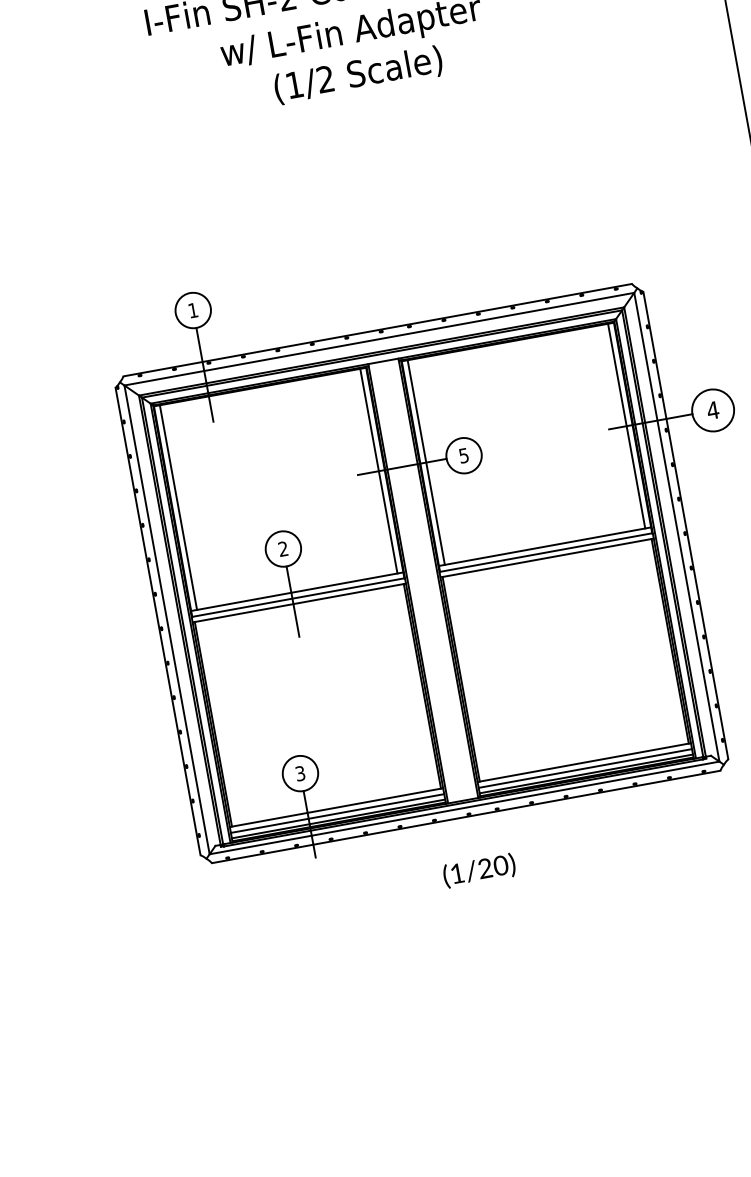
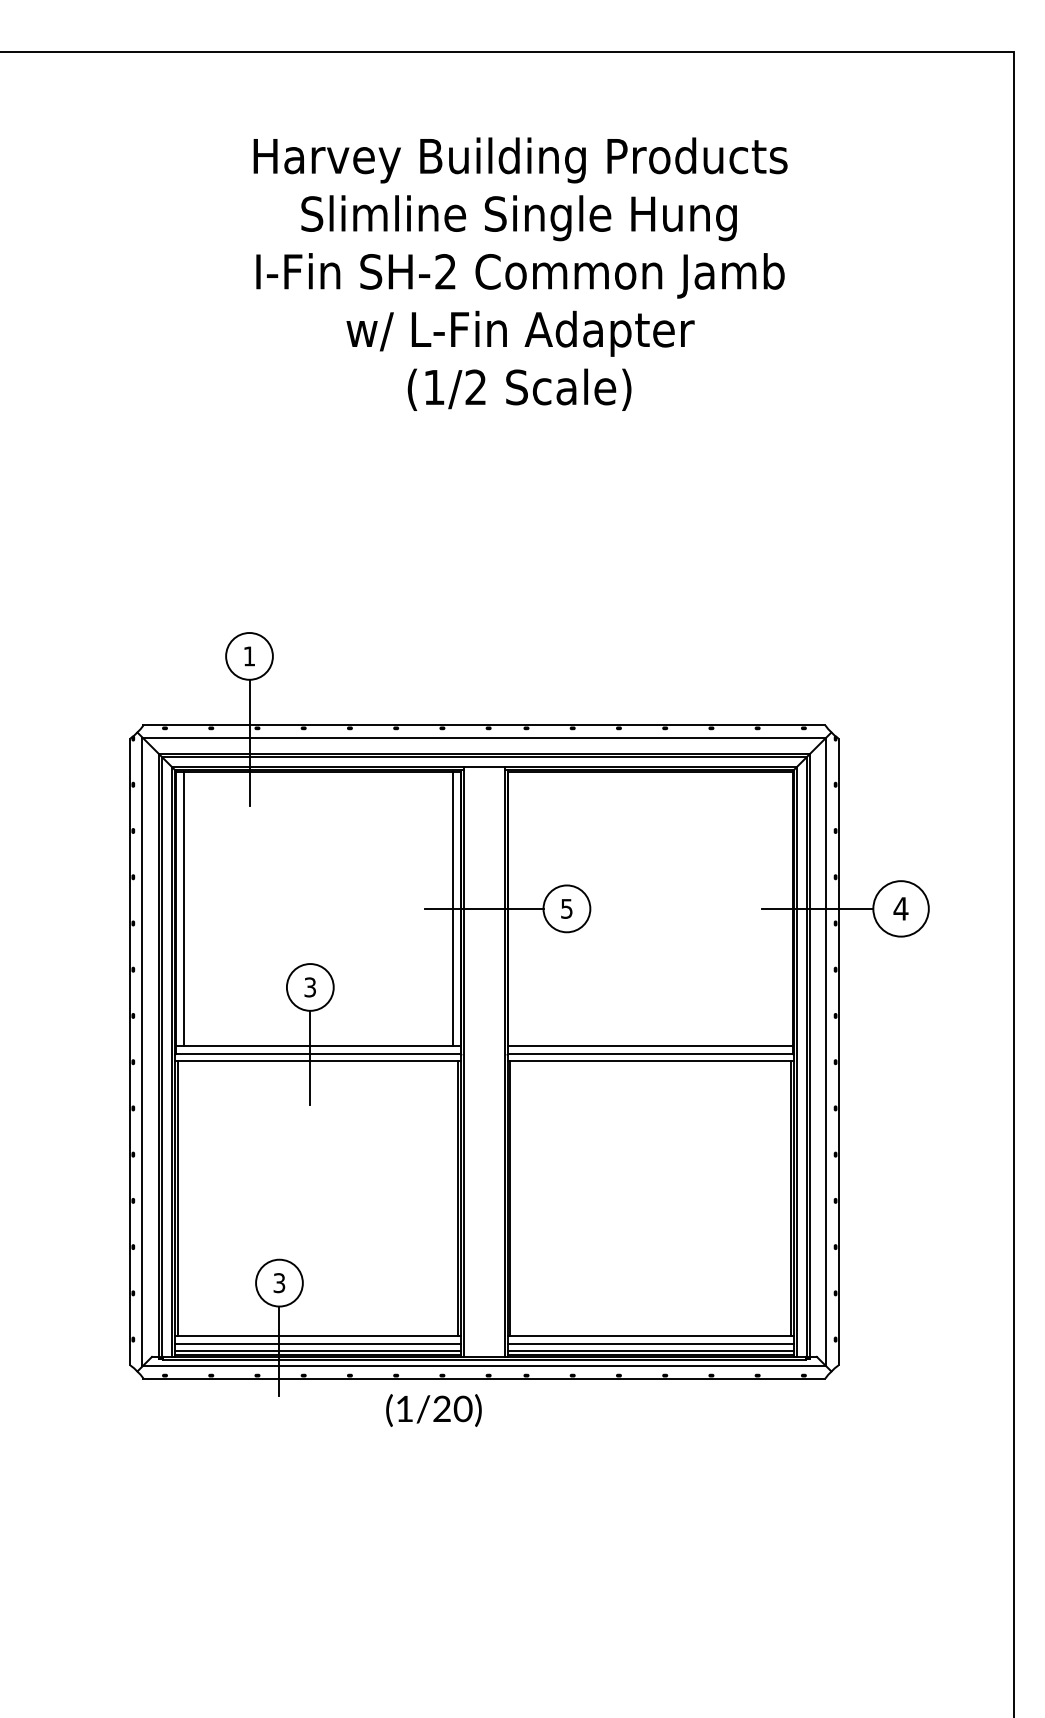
line: (626, 425) -> (785, 908), removed
line: (426, 462) -> (516, 908), removed
text: (282, 549) -> (309, 987), 2 -> 3
text: (479, 870) -> (433, 1410), moved

